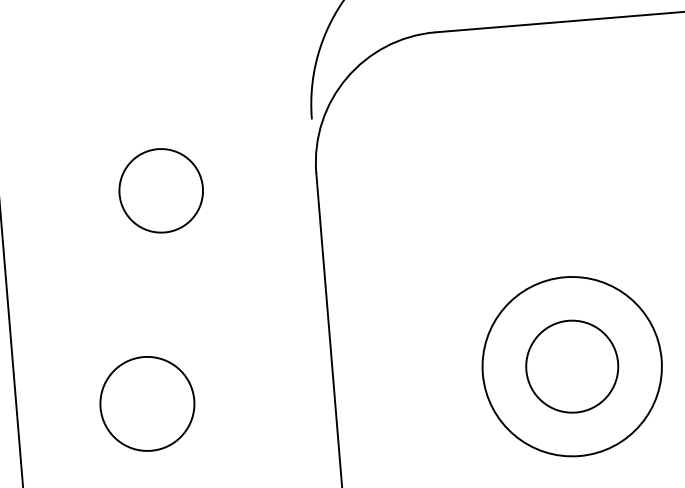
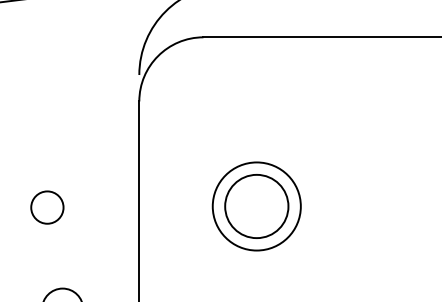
circle: (160, 190) -> (62, 103), removed
circle: (571, 366) -> (256, 206), size x1.4
circle: (147, 403) -> (47, 207), size x0.7

